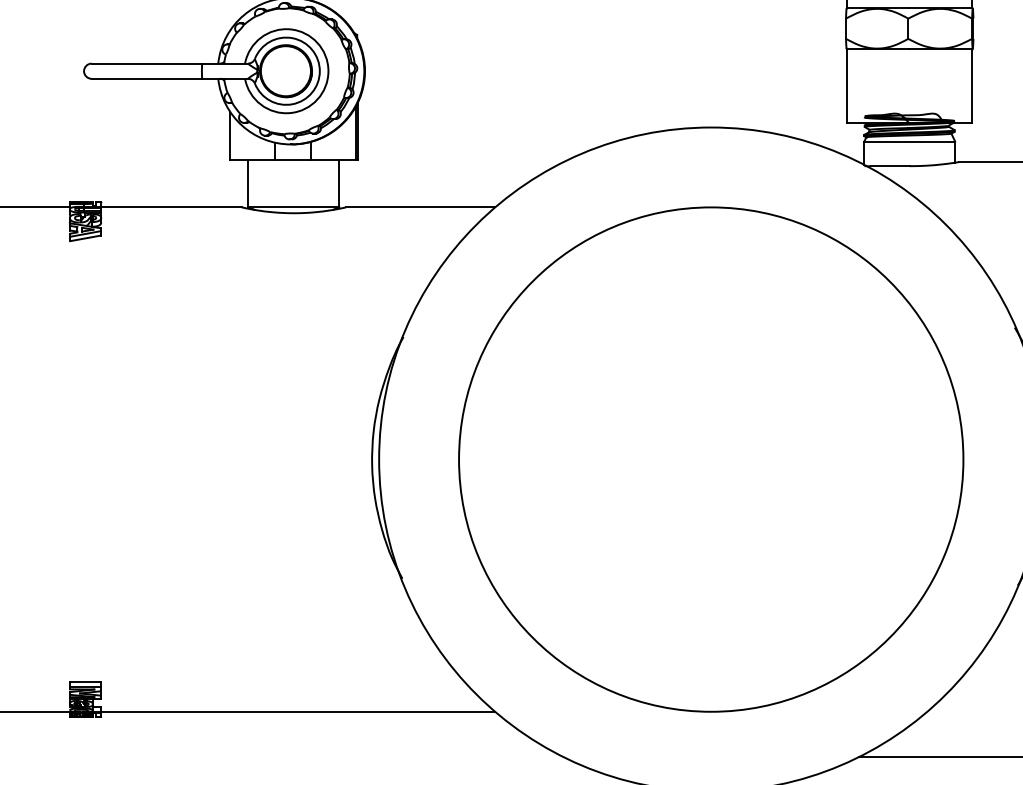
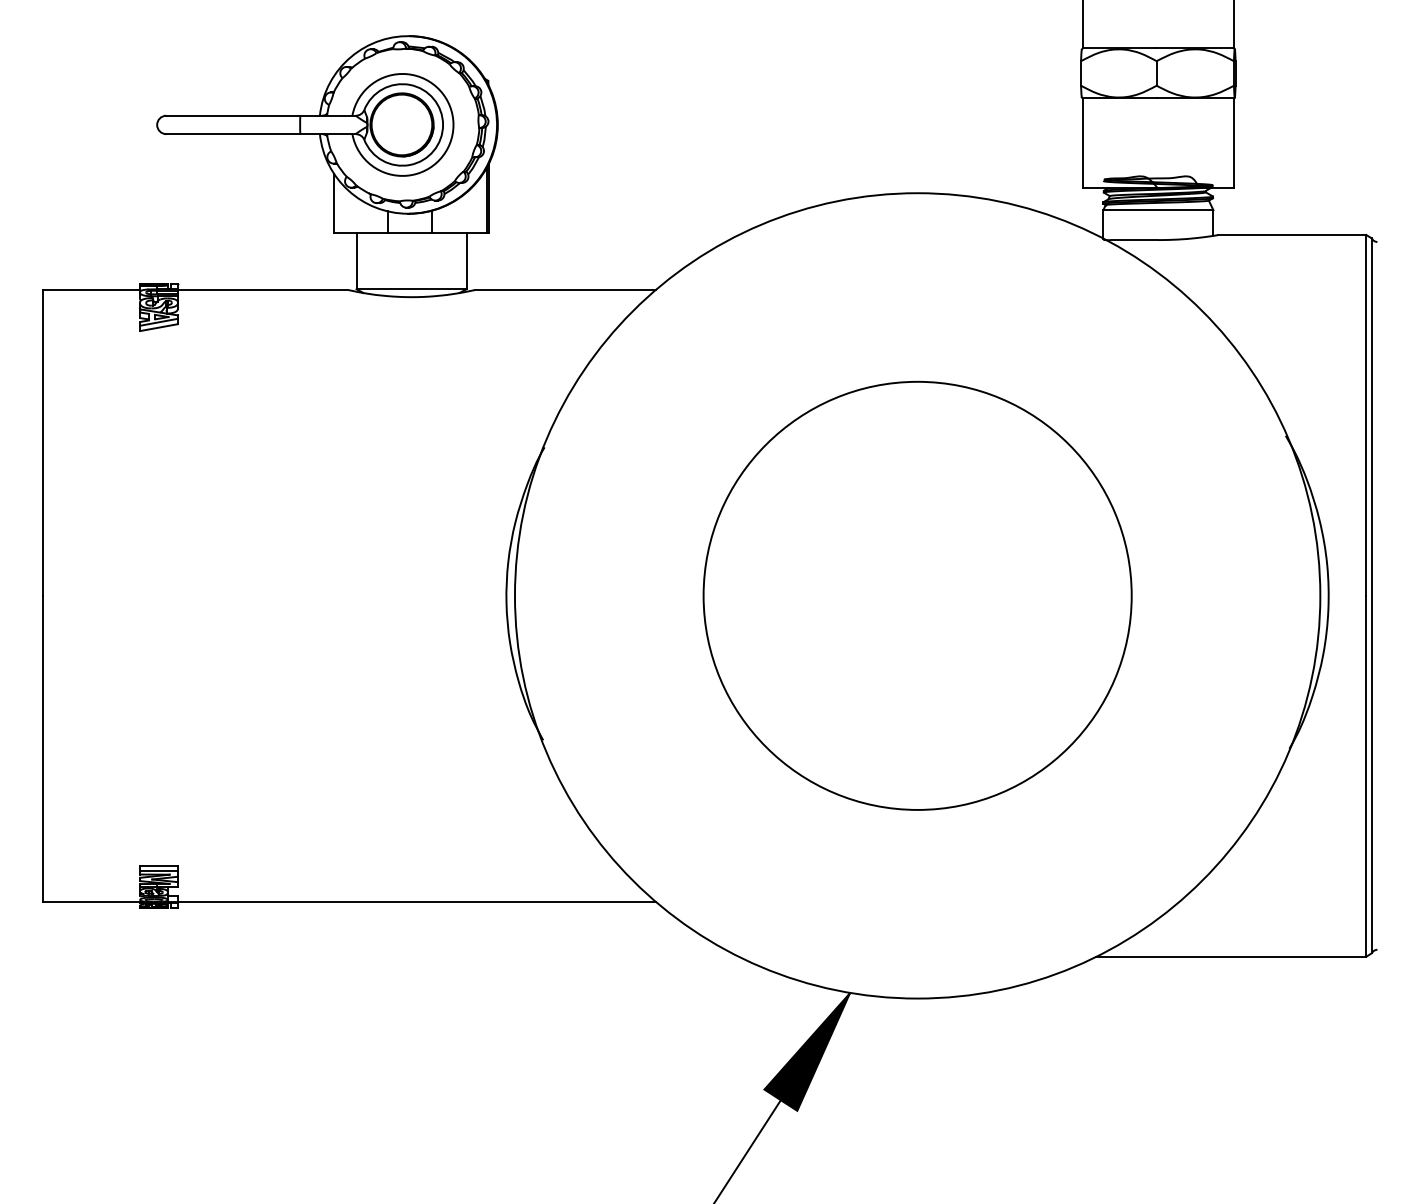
circle: (711, 459) -> (917, 595), size x0.7

